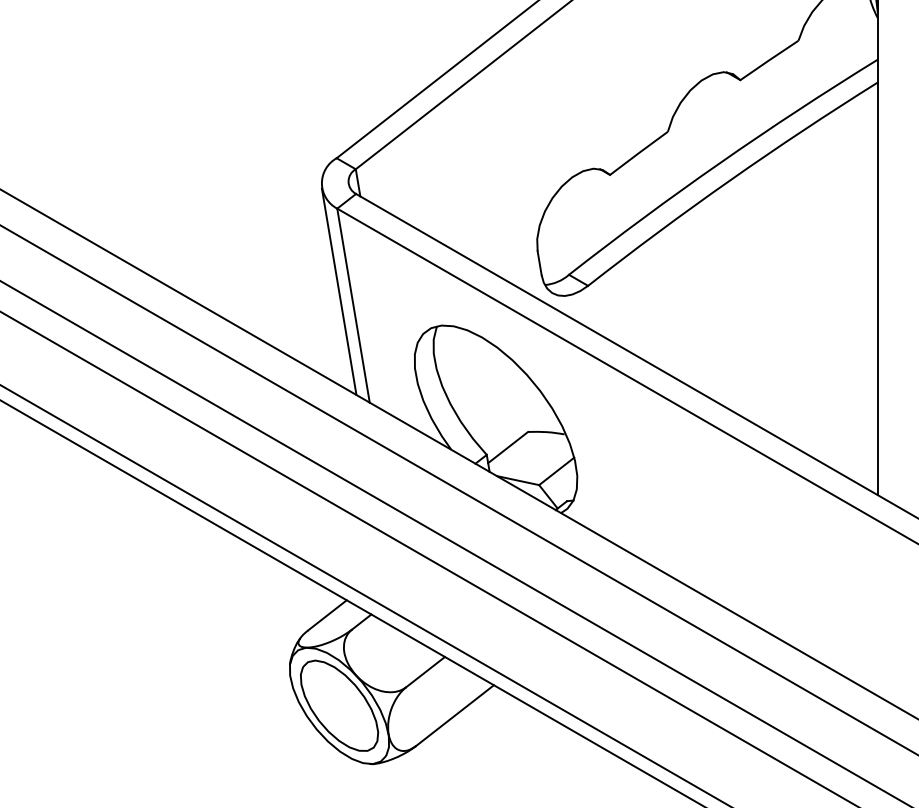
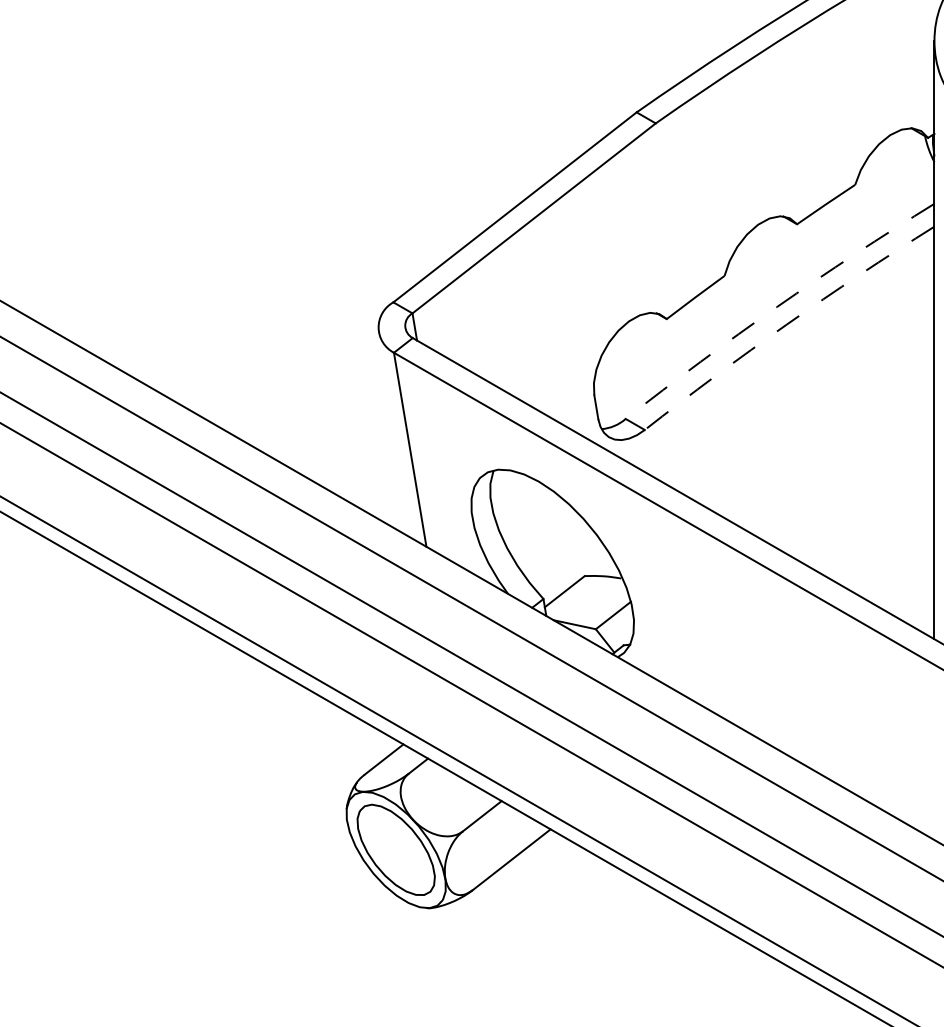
arc: (720, 163) -> (777, 307), solid -> dashed
arc: (729, 180) -> (786, 324), solid -> dashed
line: (338, 291) -> (395, 435), removed

